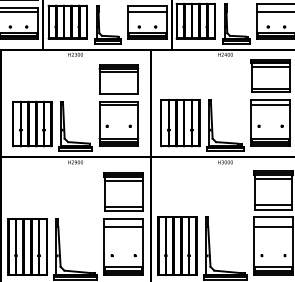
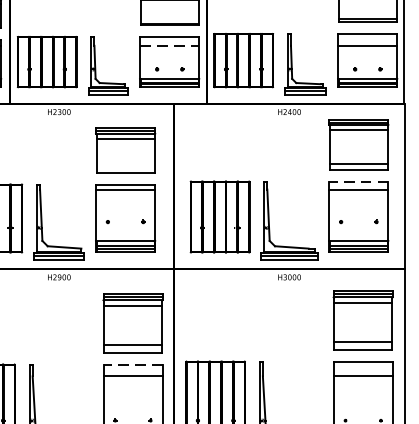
line: (148, 11) -> (171, 45), solid -> dashed
line: (270, 100) -> (358, 182), solid -> dashed
line: (123, 219) -> (132, 365), solid -> dashed

